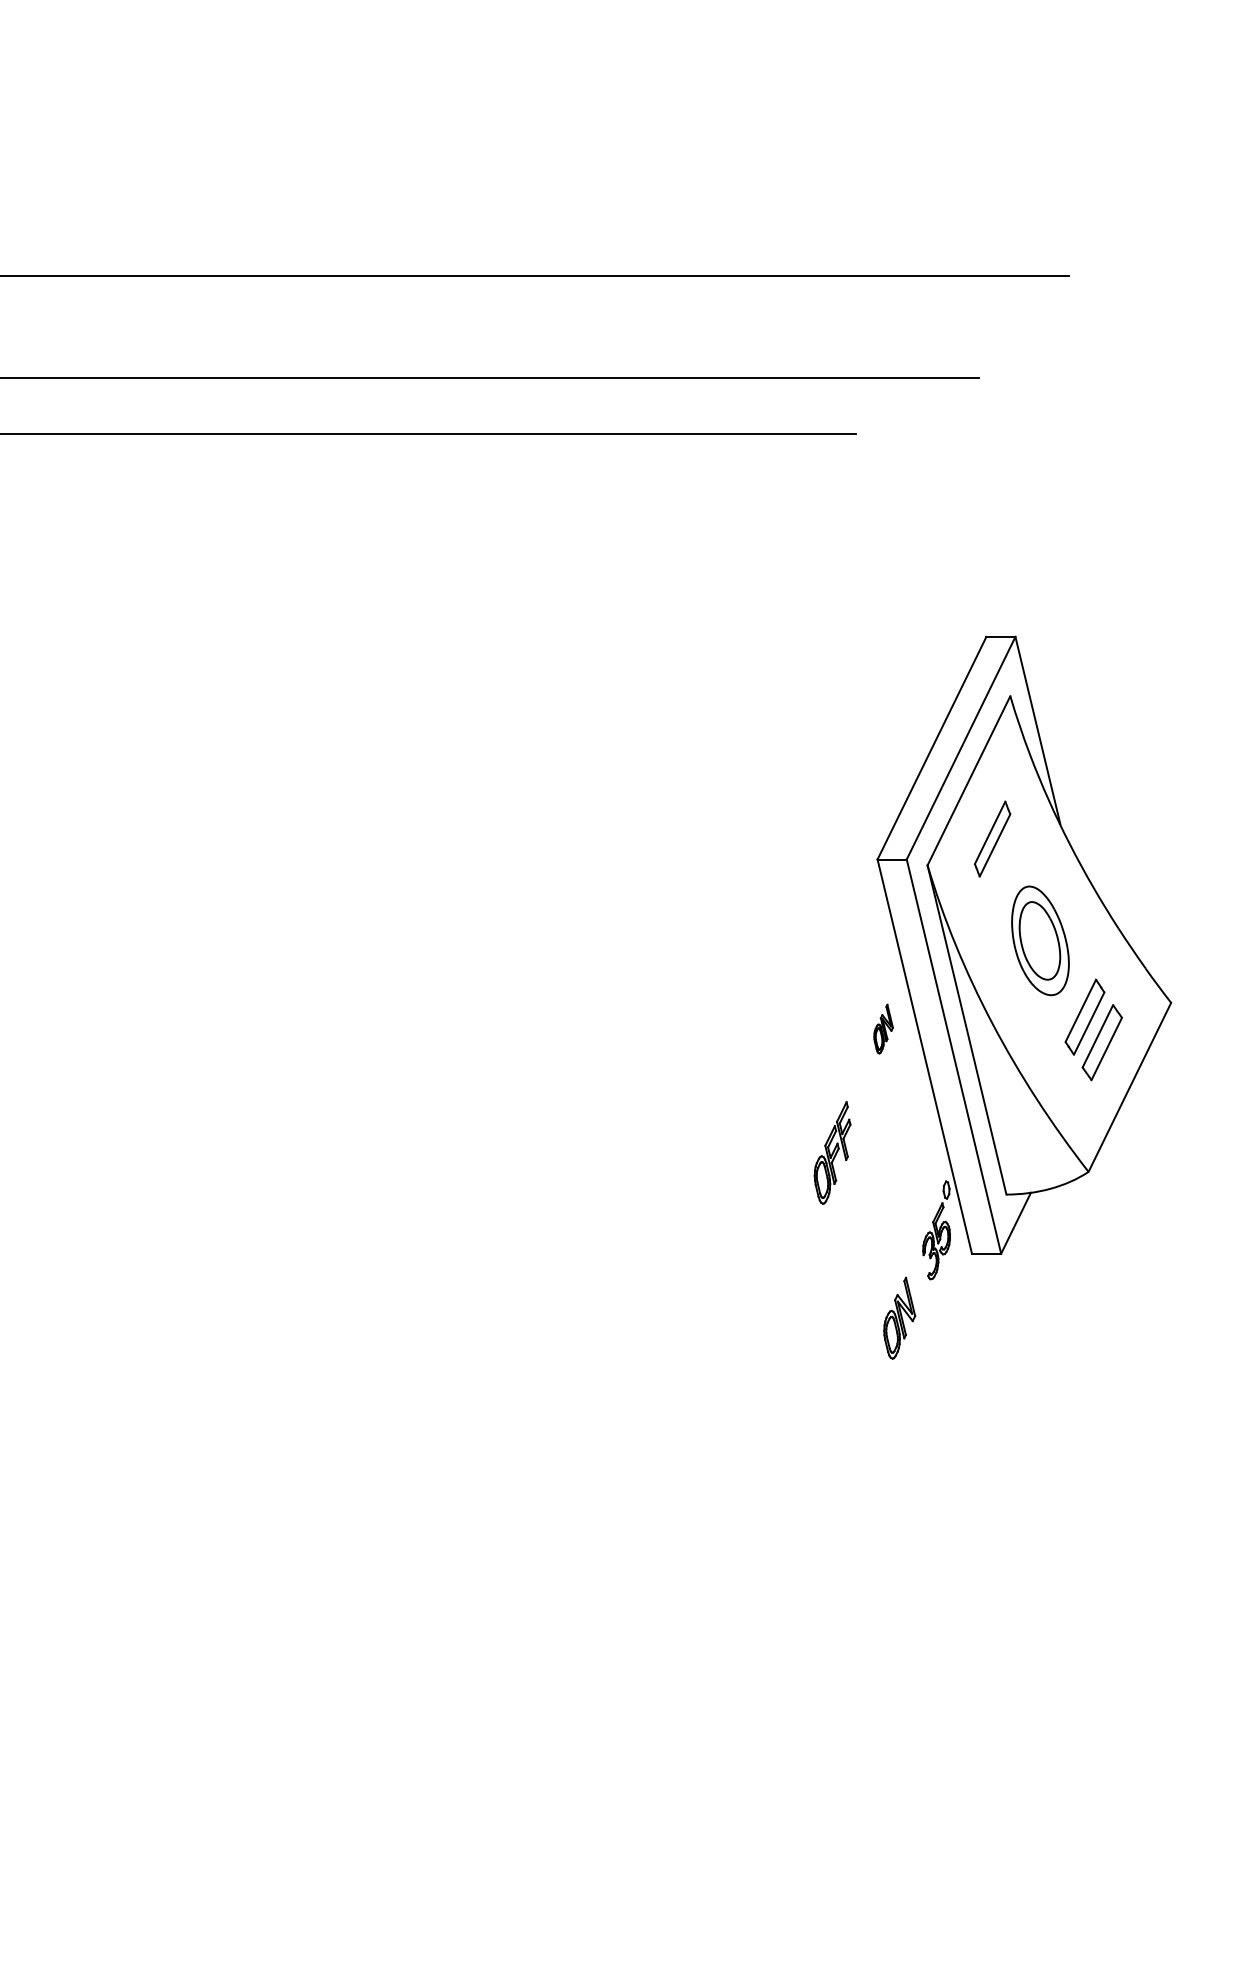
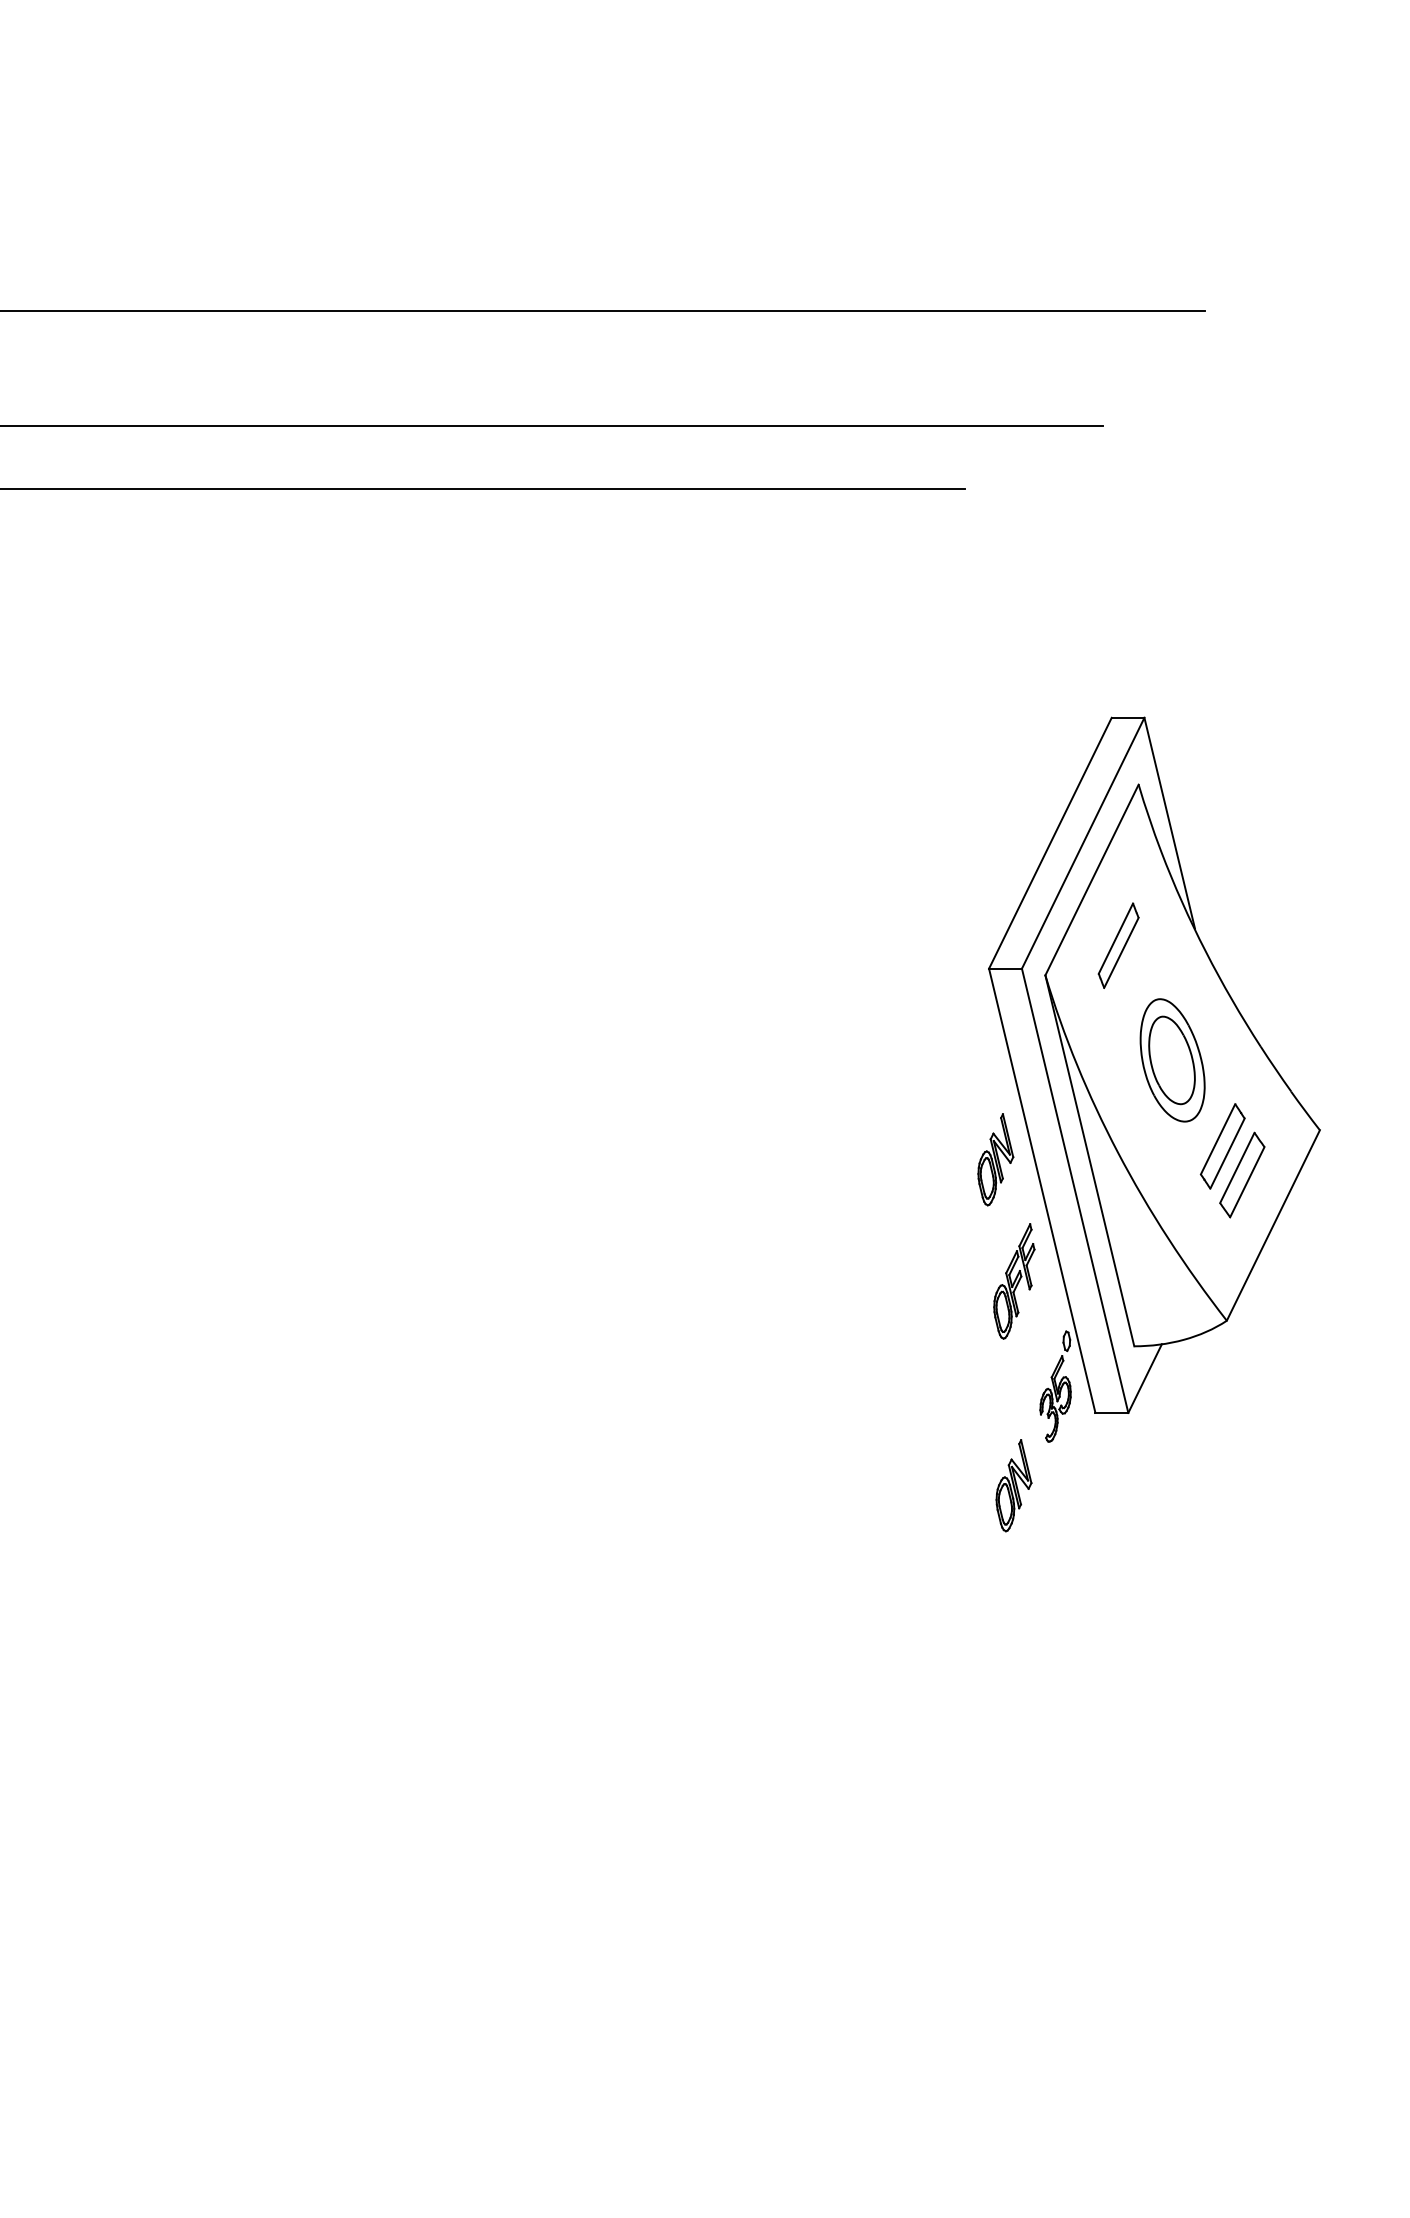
part: (883, 1028) -> (995, 1159), size x1.67
part: (832, 1153) -> (1014, 1281), moved

